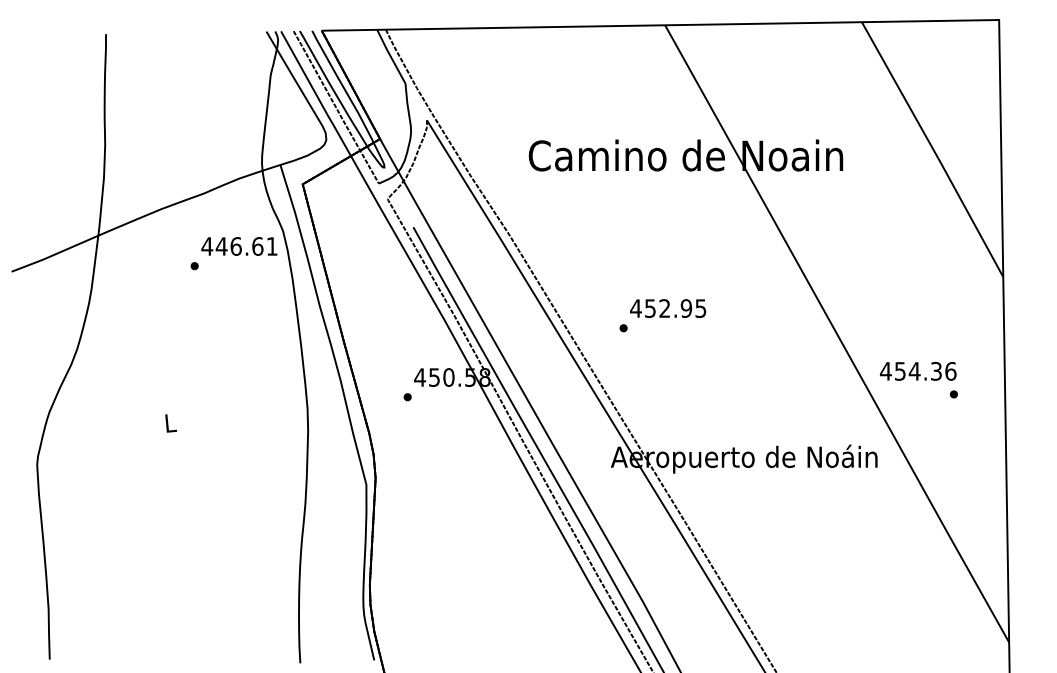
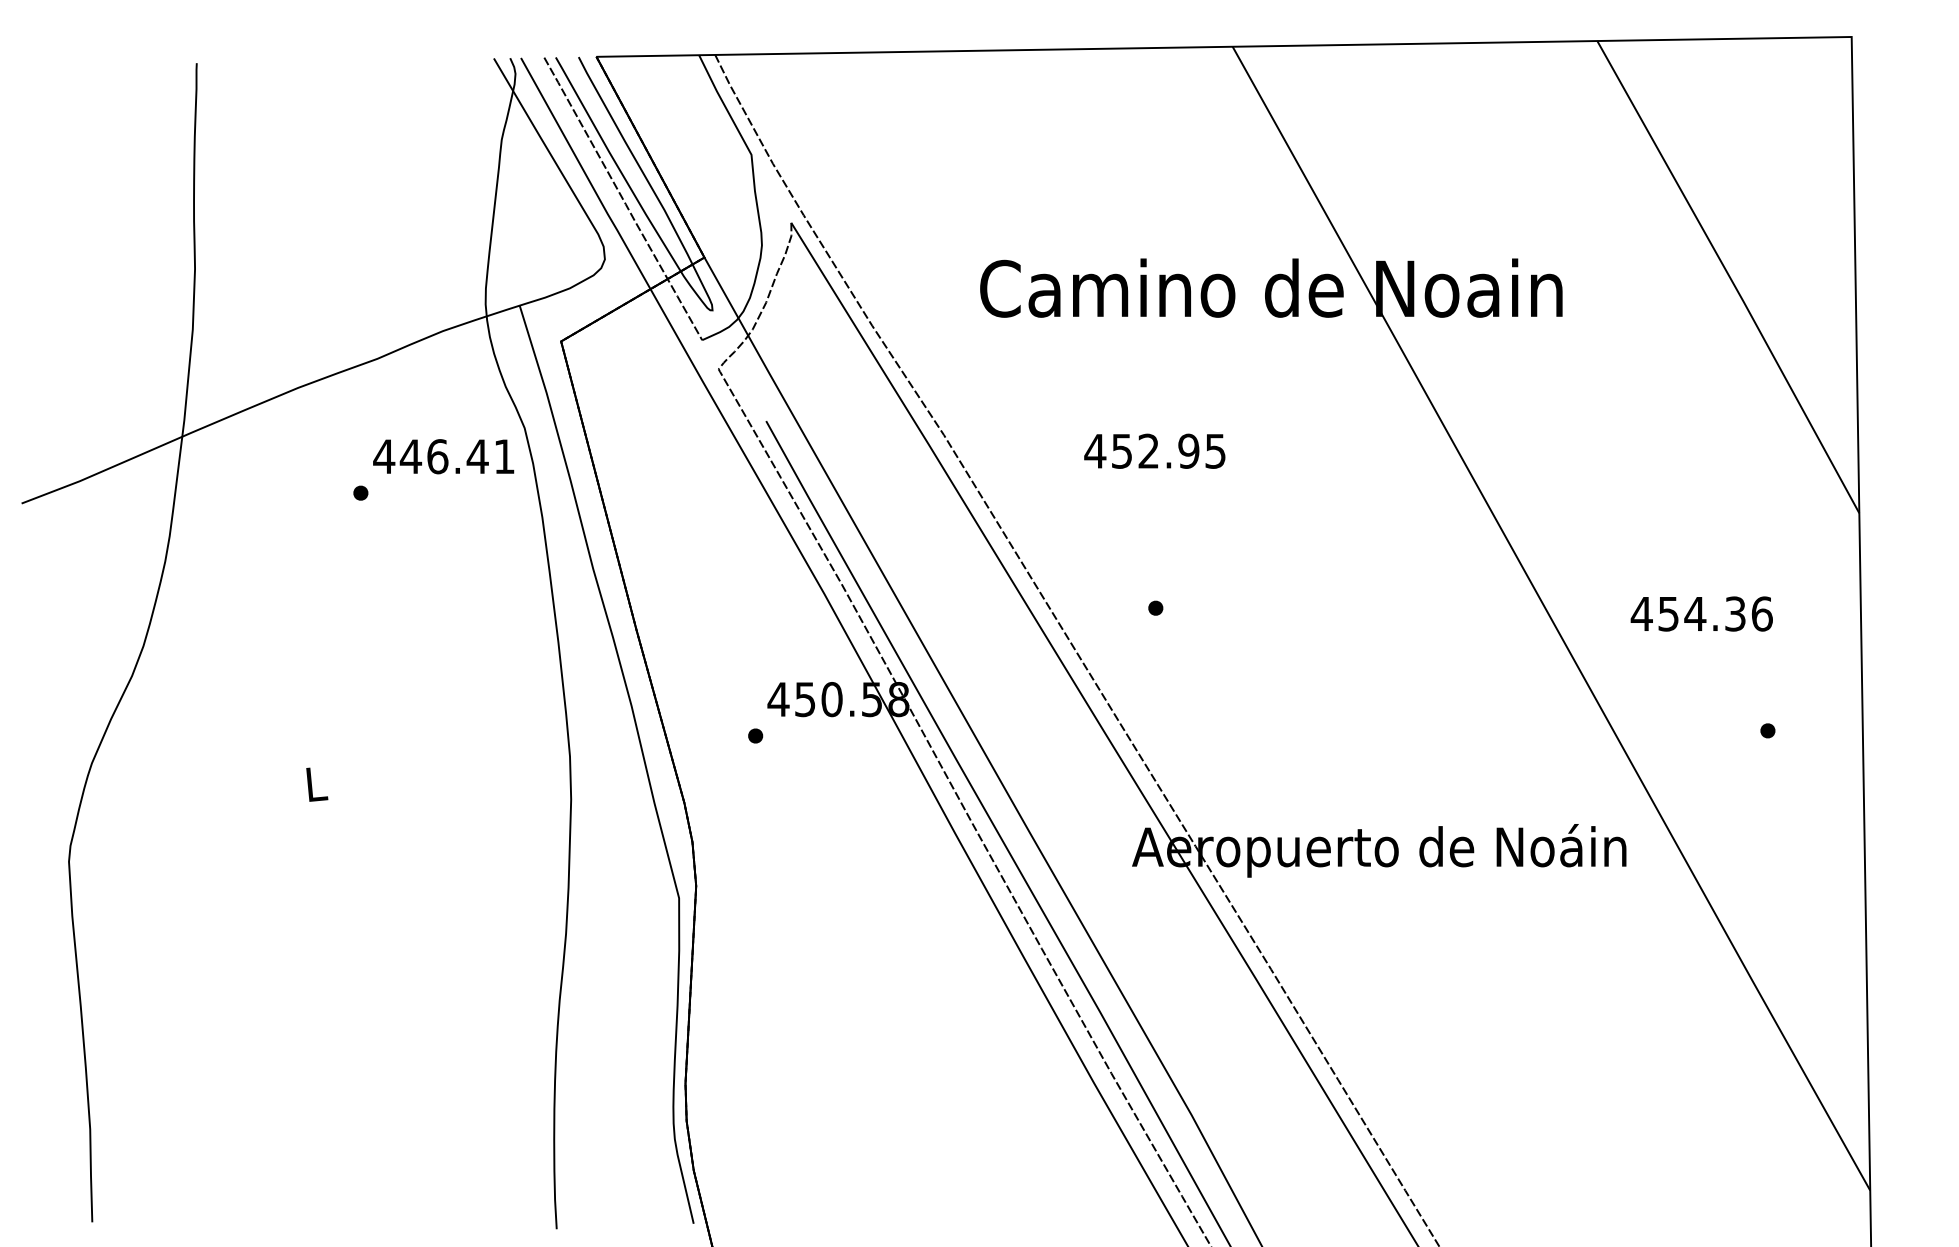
text: (257, 246) -> (477, 456), 446.61 -> 446.41
text: (668, 308) -> (1155, 451), moved
text: (918, 371) -> (1702, 614), moved

